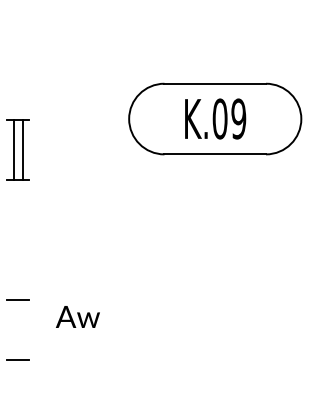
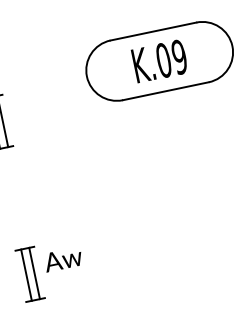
text: (77, 316) -> (62, 259), moved
line: (13, 329) -> (26, 274), added
line: (23, 329) -> (34, 273), added

